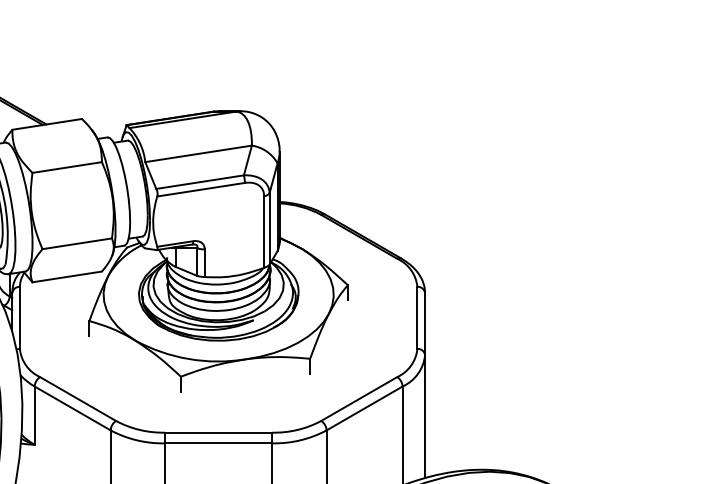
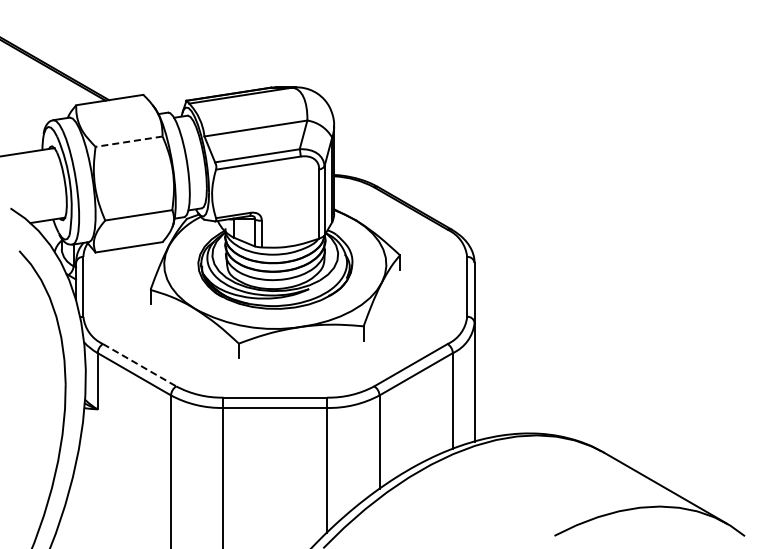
line: (67, 167) -> (129, 141), solid -> dashed
line: (79, 399) -> (140, 365), solid -> dashed

